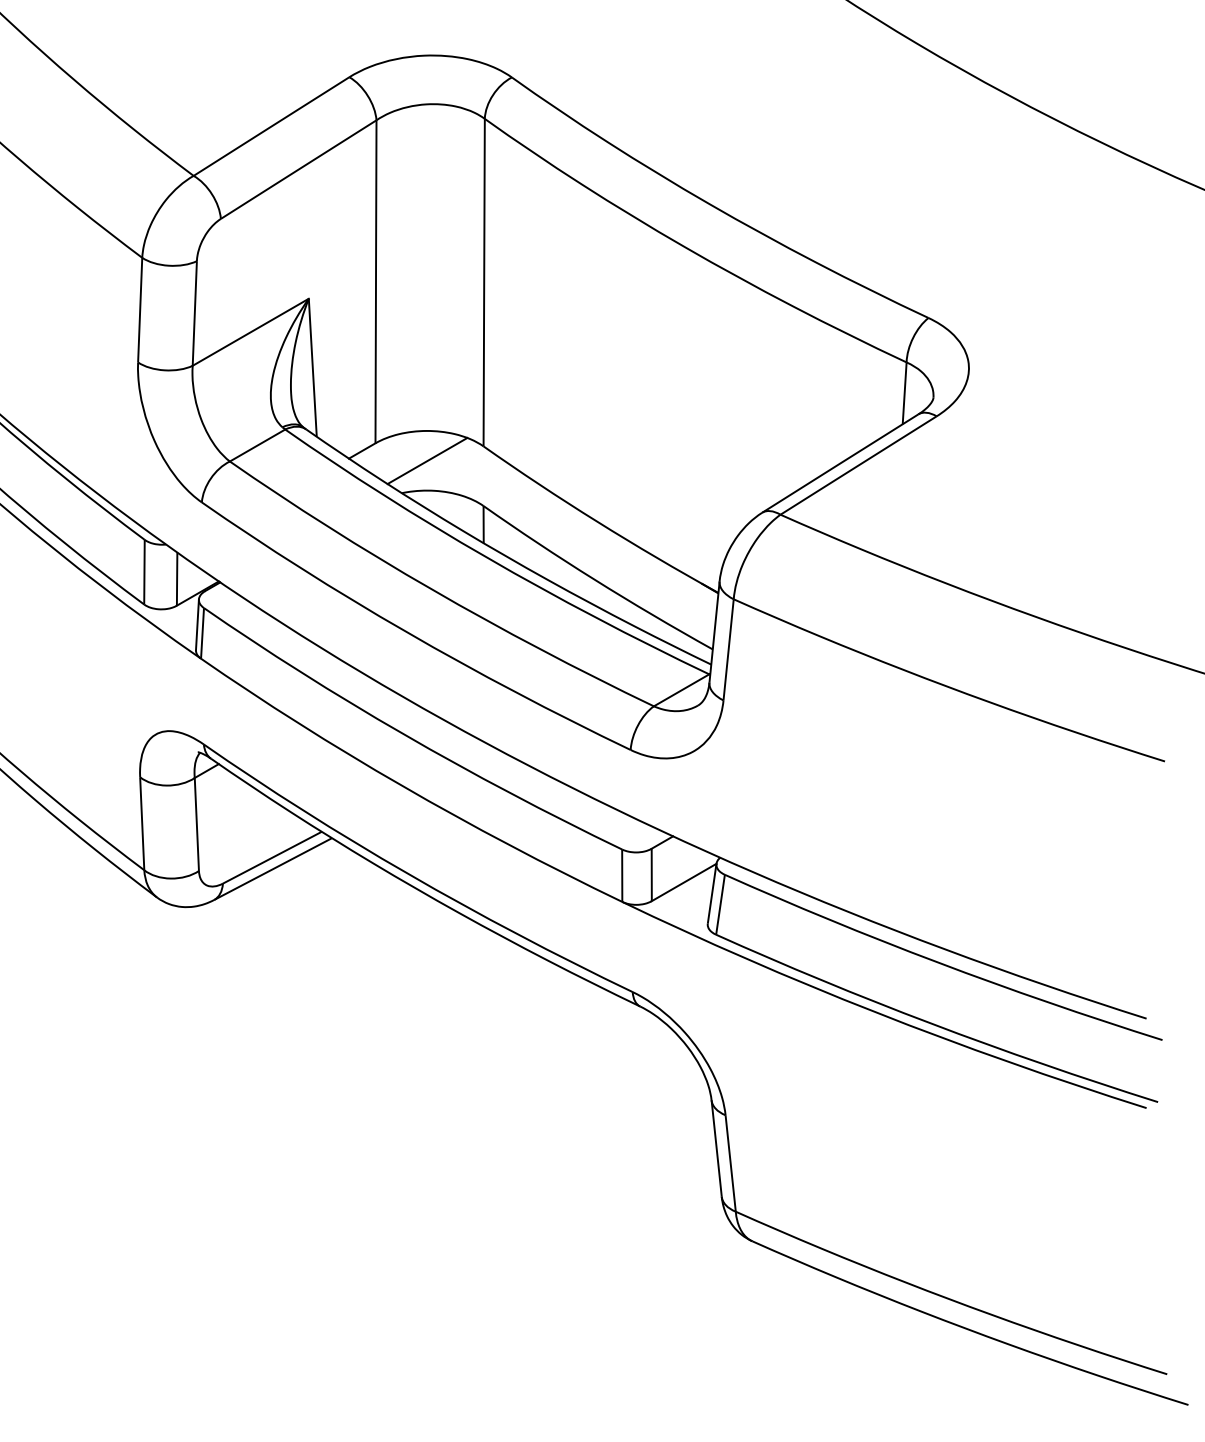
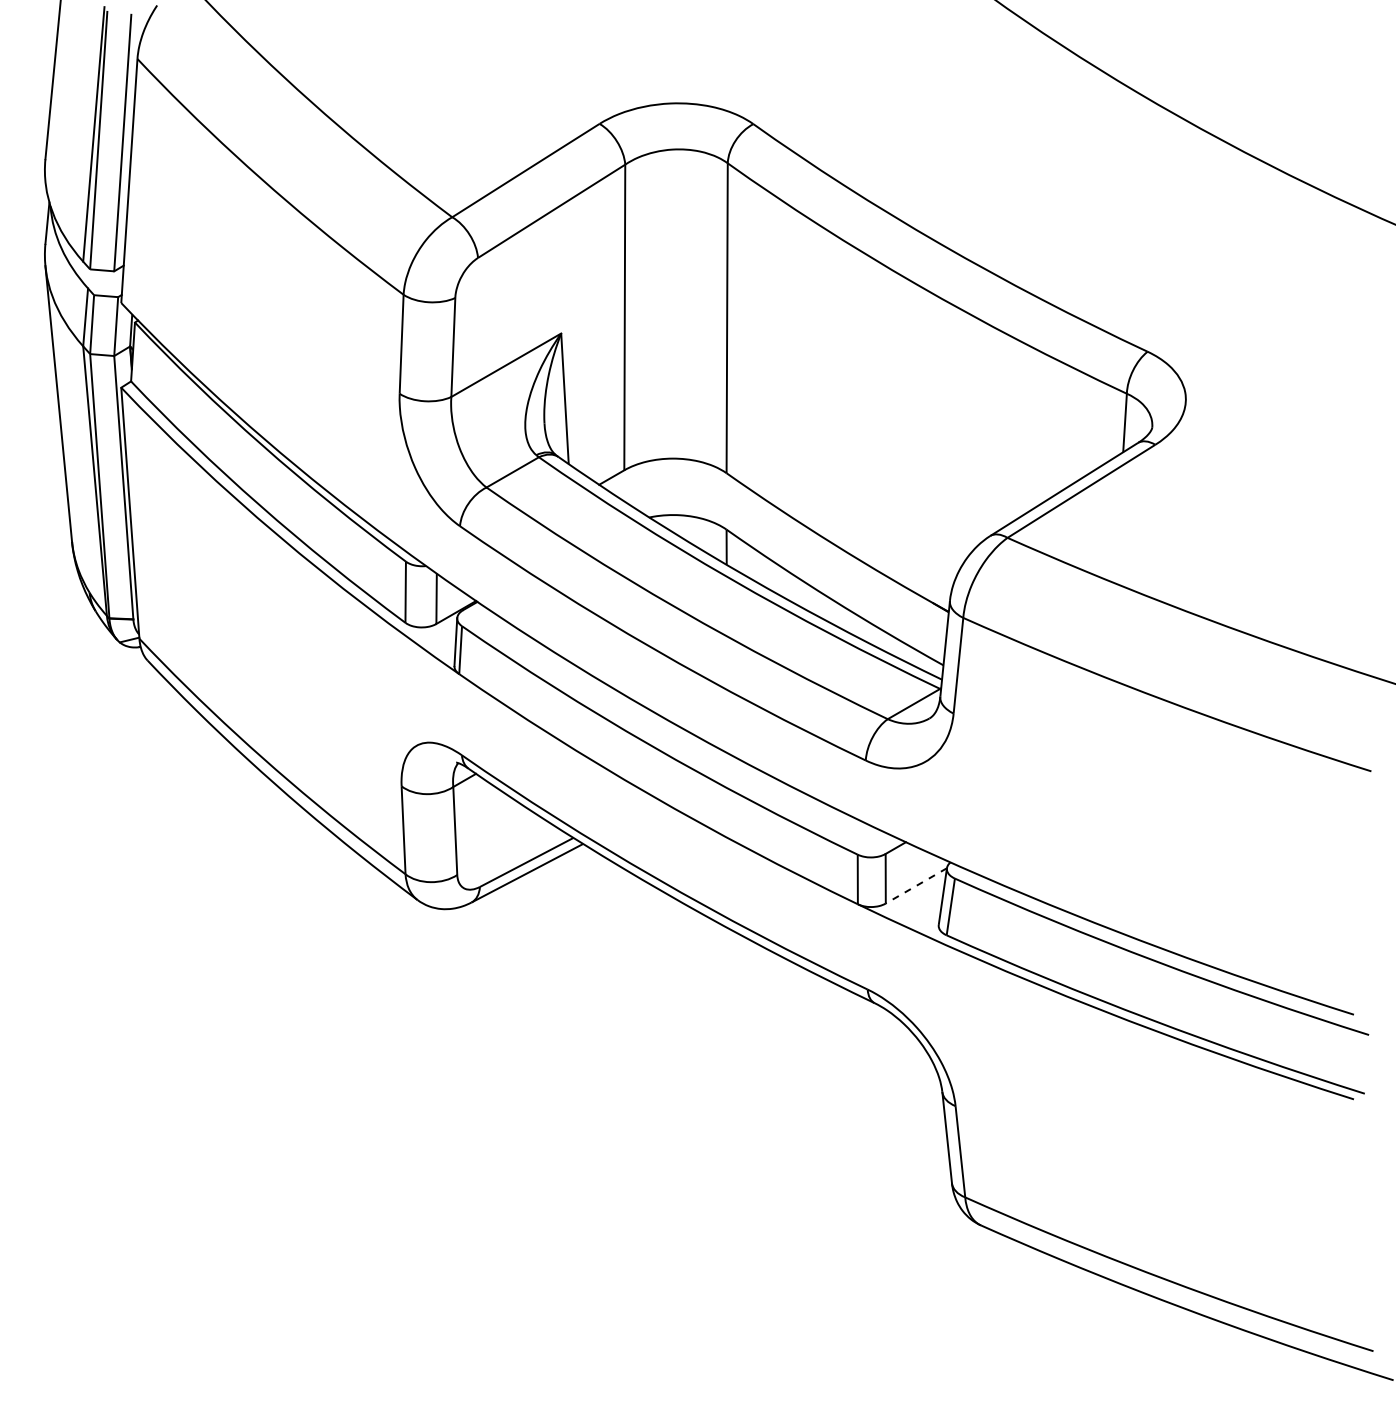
line: (427, 460) -> (673, 486), removed
line: (683, 883) -> (915, 886), solid -> dashed

